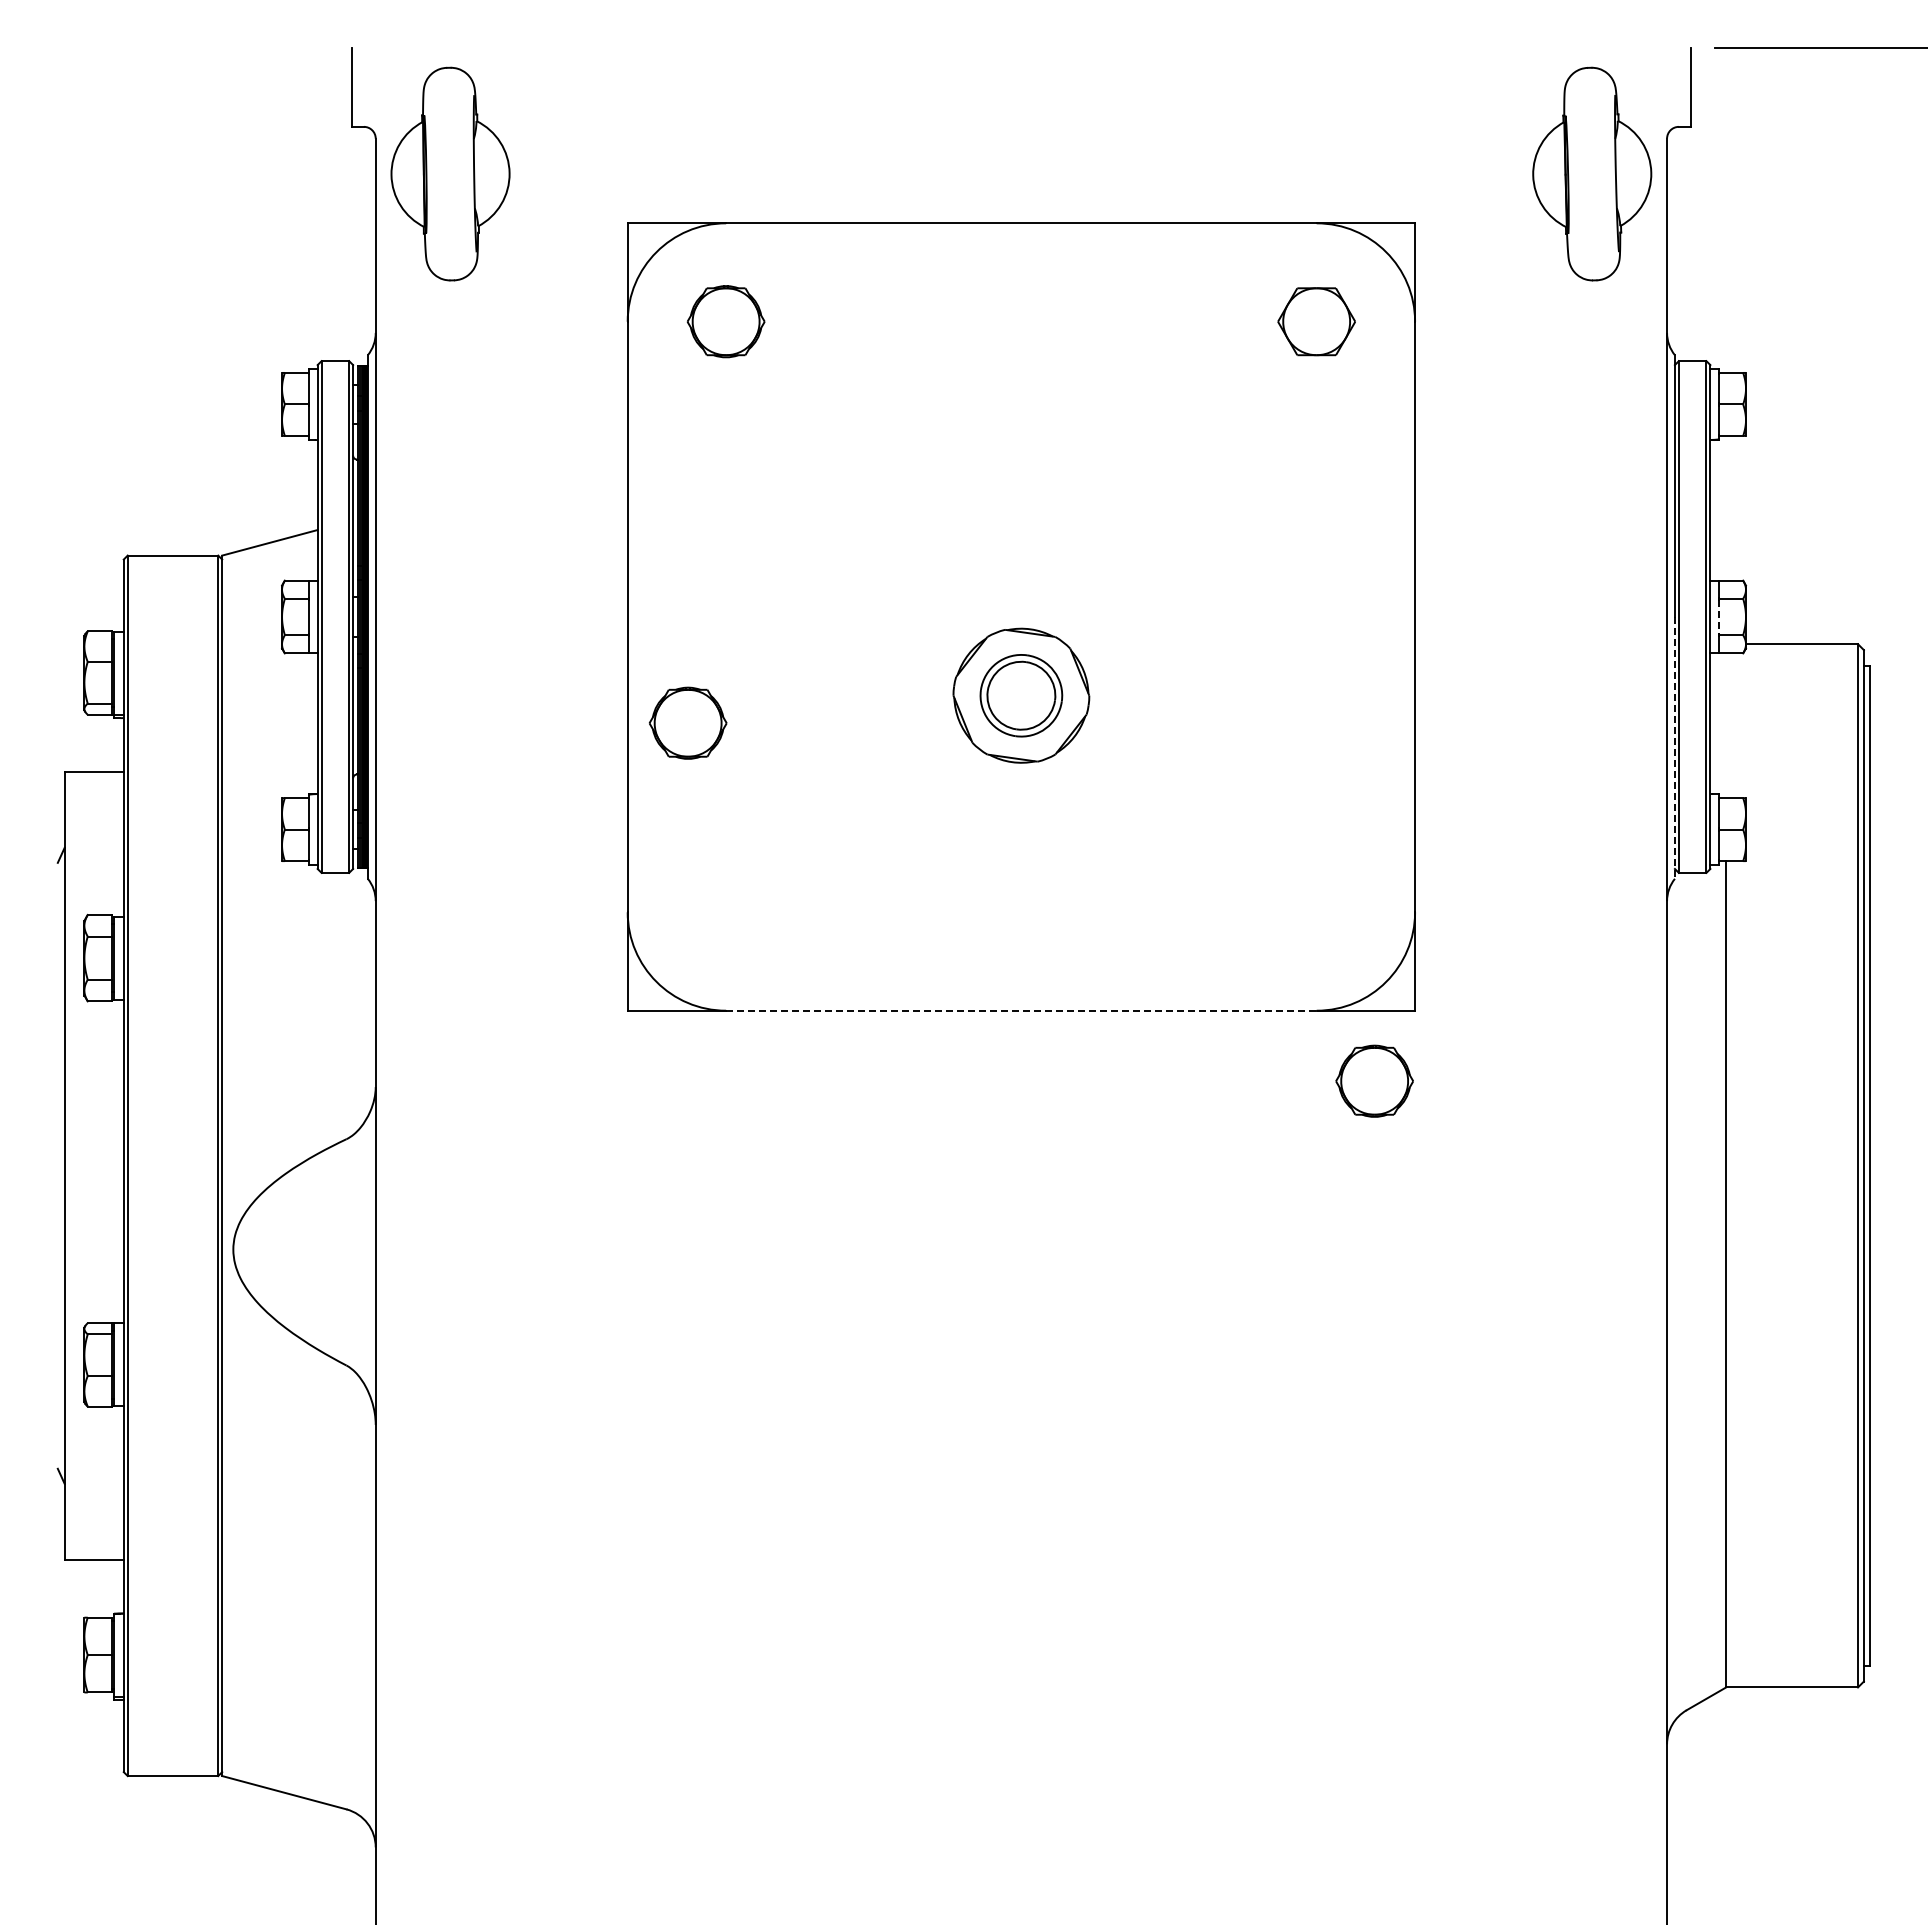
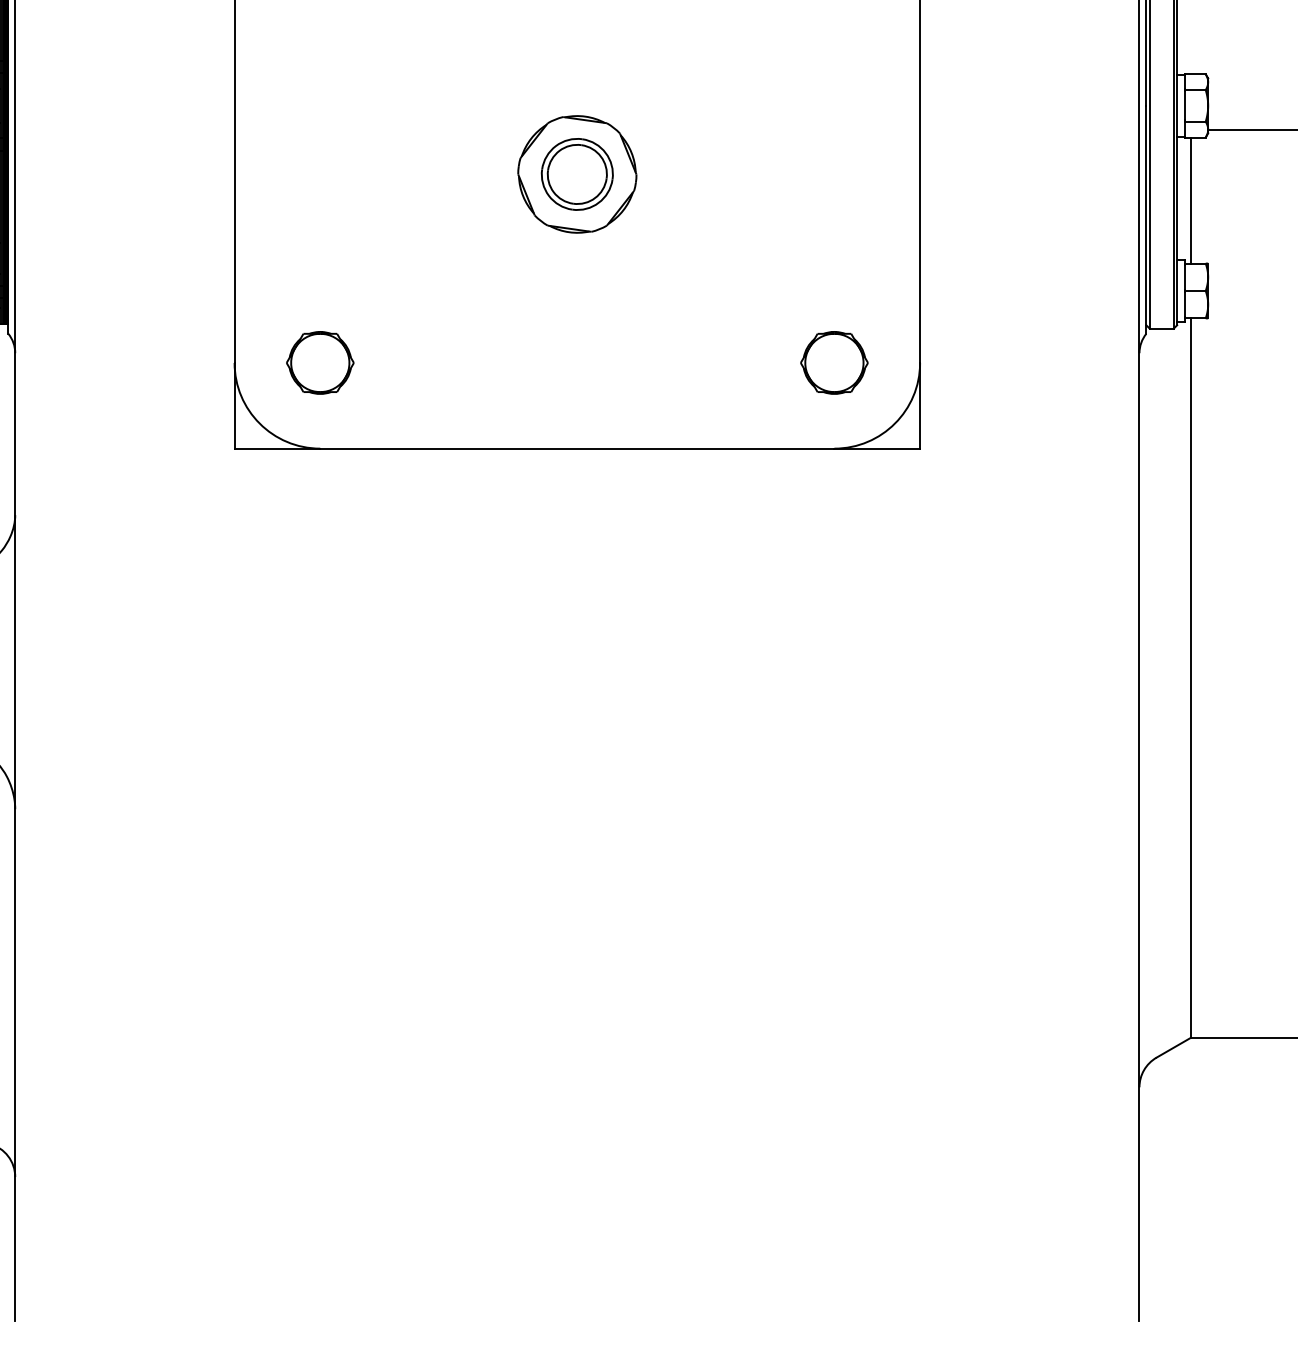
line: (1719, 617) -> (1185, 106), dashed -> solid
part: (687, 722) -> (319, 362), moved
line: (1726, 725) -> (1191, 200), added
line: (1674, 747) -> (1145, 219), dashed -> solid
line: (1021, 1010) -> (577, 448), dashed -> solid
part: (1374, 1080) -> (834, 362), moved

